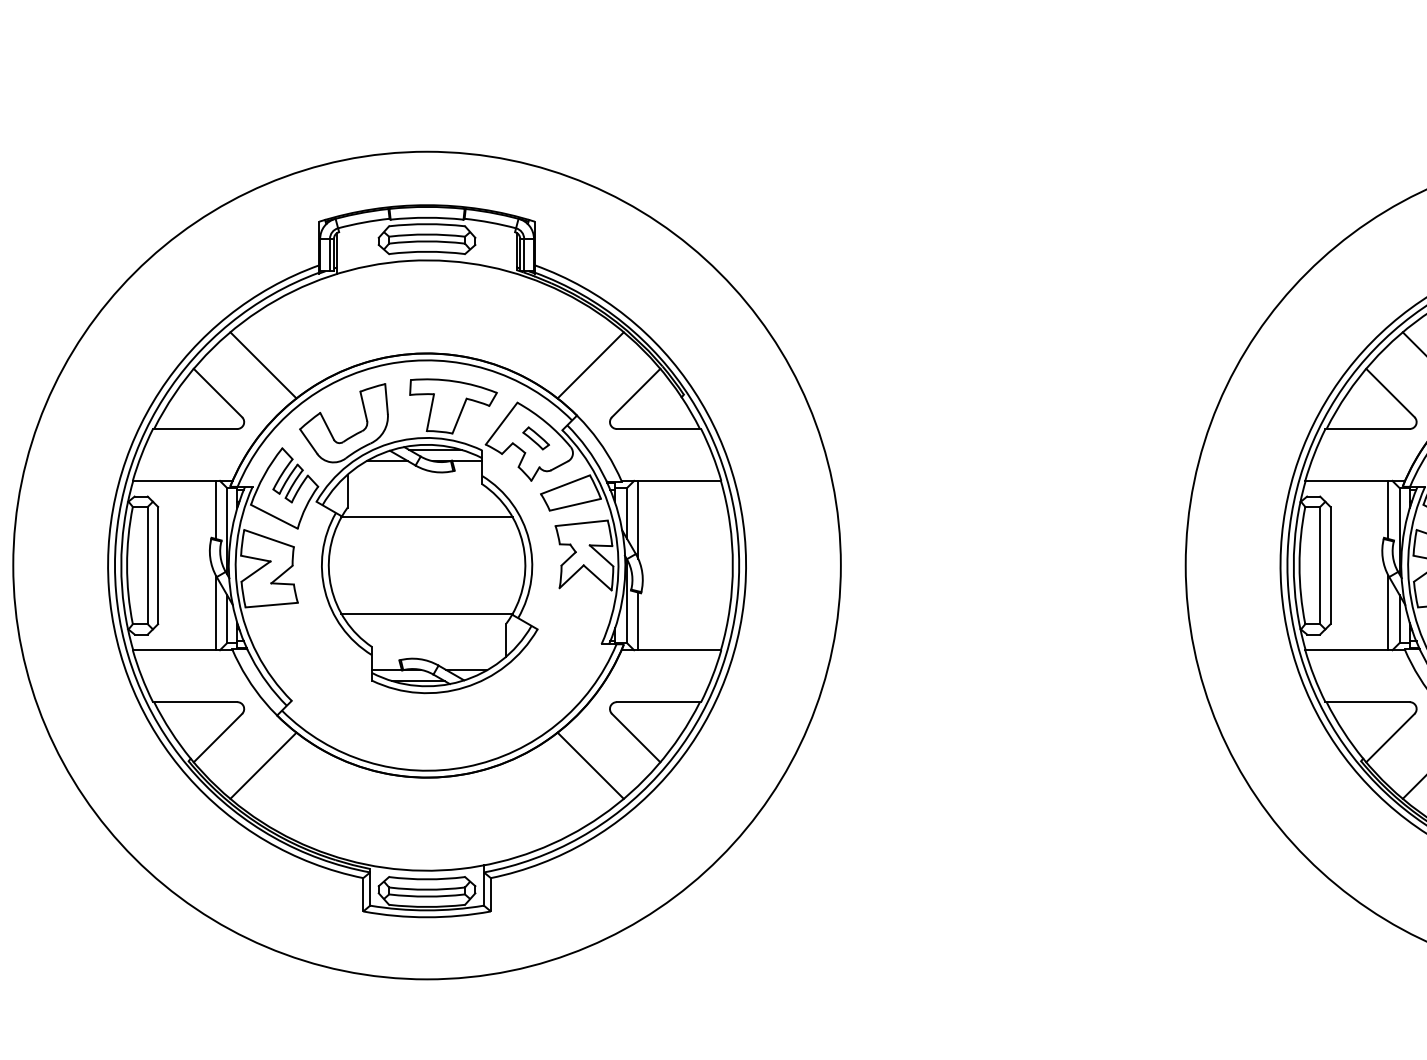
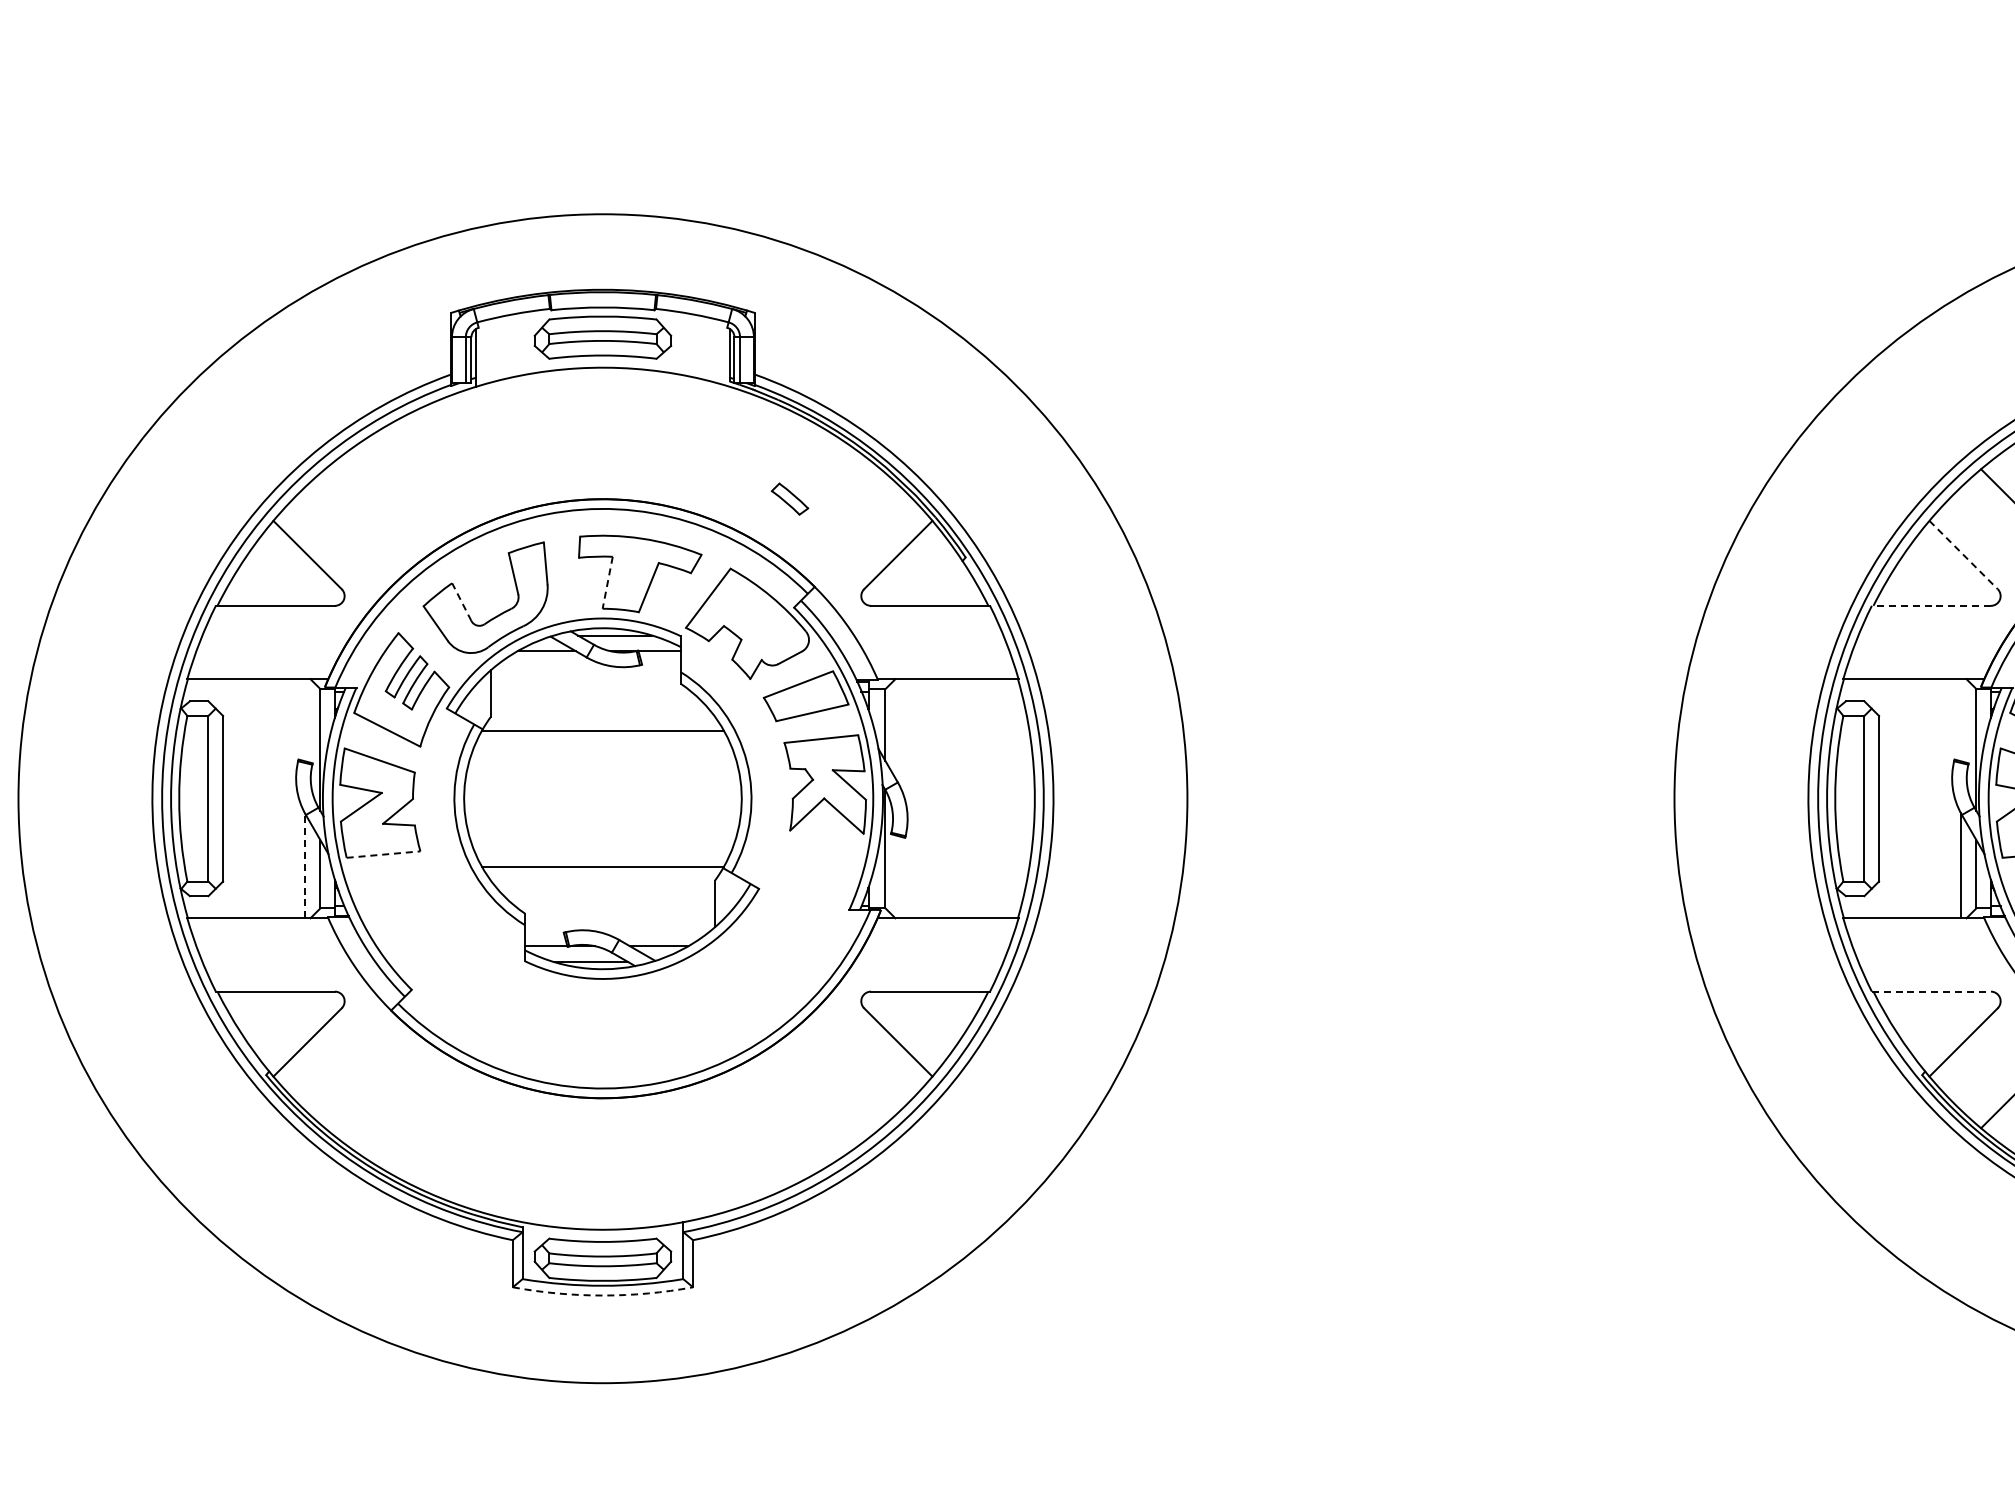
line: (263, 365) -> (371, 515), removed
line: (590, 365) -> (833, 515), removed
line: (1390, 393) -> (1963, 555), solid -> dashed
line: (430, 413) -> (607, 583), solid -> dashed
line: (326, 425) -> (461, 601), solid -> dashed
line: (1367, 428) -> (1931, 605), solid -> dashed
part: (535, 437) -> (789, 498), moved
line: (215, 510) -> (304, 720), removed
line: (1388, 510) -> (1960, 720), removed
line: (638, 520) -> (901, 734), removed
line: (272, 605) -> (384, 854), solid -> dashed
line: (215, 612) -> (304, 865), solid -> dashed
line: (638, 621) -> (901, 877), removed
line: (1367, 702) -> (1931, 991), solid -> dashed
line: (263, 765) -> (371, 1081), removed
line: (590, 765) -> (833, 1081), removed
arc: (426, 917) -> (602, 1295), solid -> dashed

